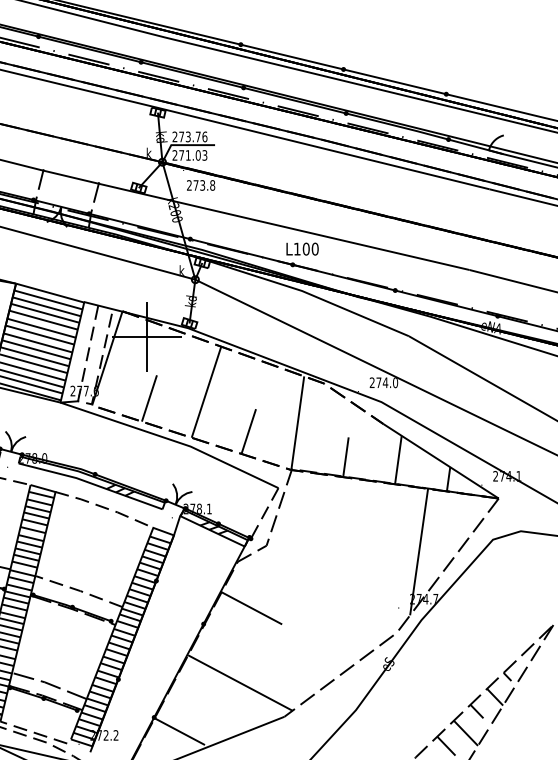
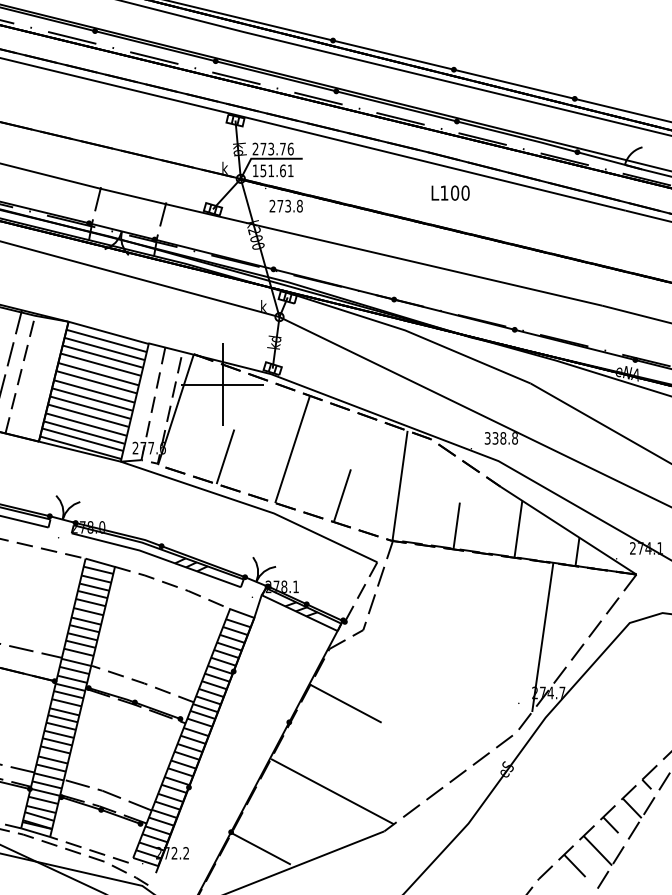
text: (189, 155) -> (272, 170), 271.03 -> 151.61
text: (302, 248) -> (450, 192), moved
text: (384, 382) -> (501, 438), 274.0 -> 338.8

